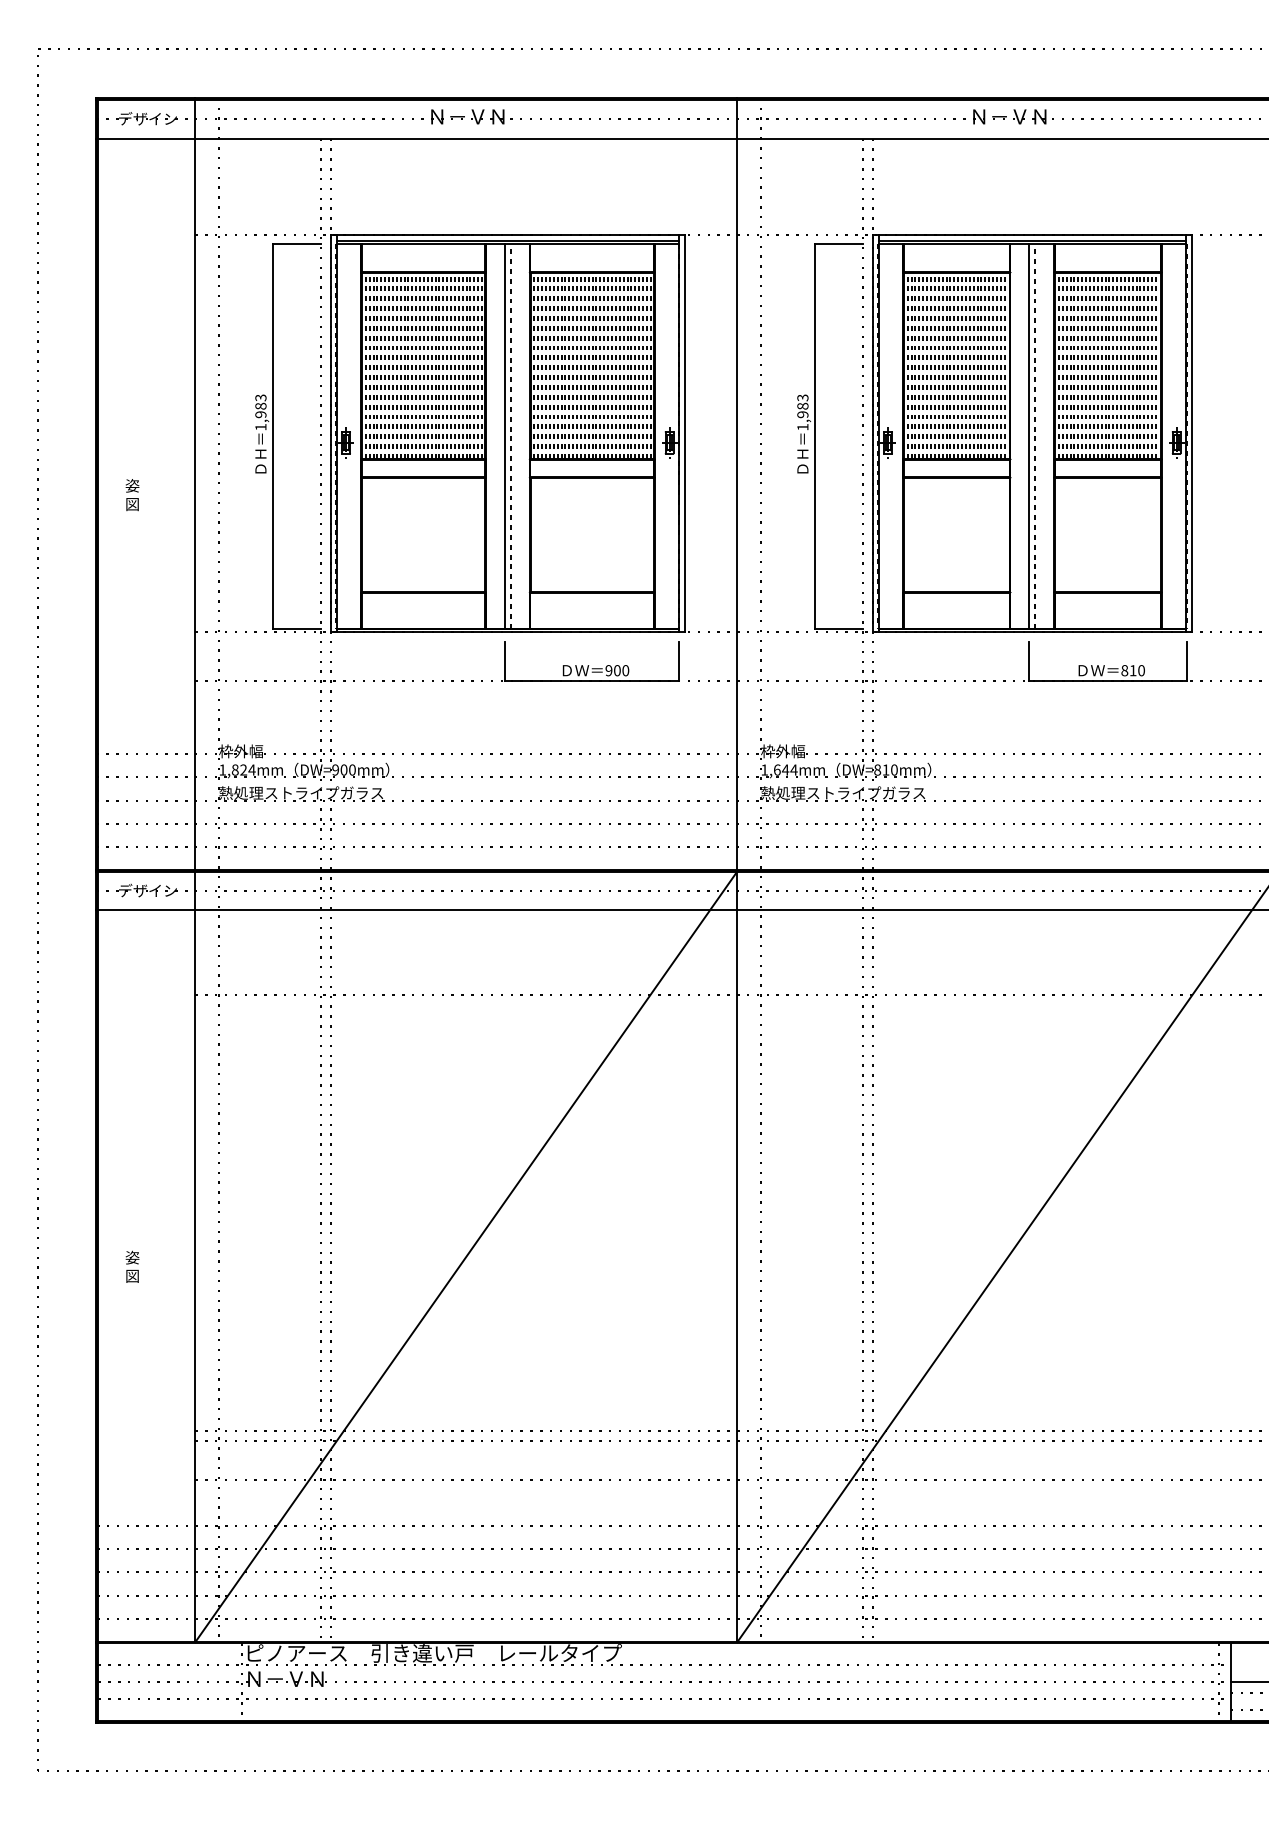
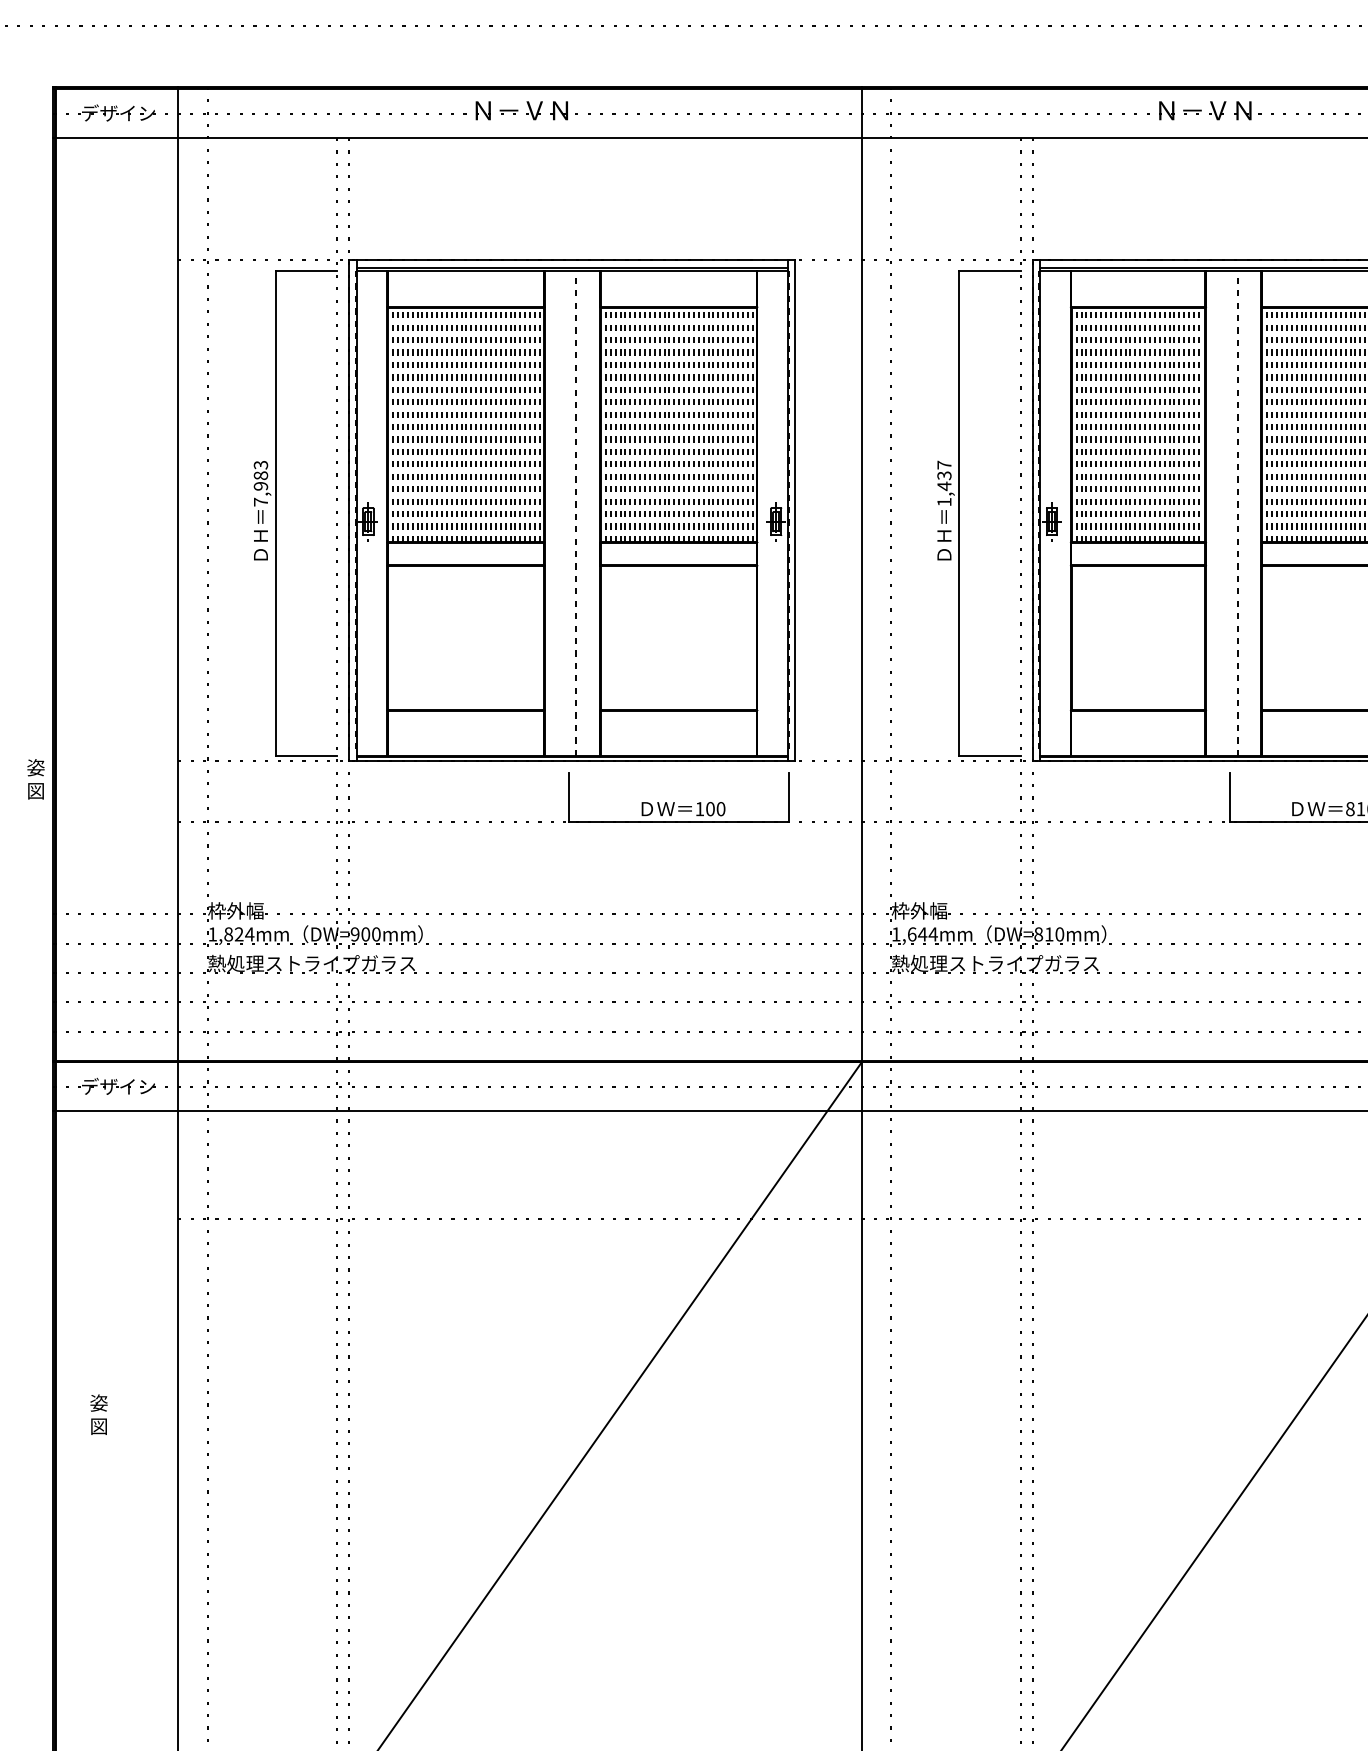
text: (802, 406) -> (943, 475), 1,983 -> 1,437
text: (260, 426) -> (260, 501), 1,983 -> 7,983
line: (504, 436) -> (568, 513), removed
line: (1029, 436) -> (1230, 513), removed
text: (132, 495) -> (35, 779), moved
text: (608, 670) -> (699, 808), 900 -> 100
text: (132, 1266) -> (98, 1414), moved

